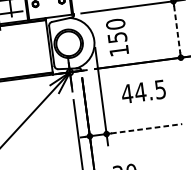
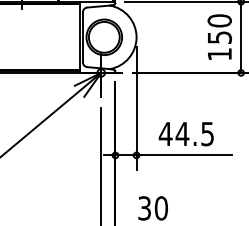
line: (177, 29) -> (241, 37), dashed -> solid
text: (117, 36) -> (219, 36), moved
text: (142, 92) -> (185, 134), moved
line: (147, 128) -> (187, 155), dashed -> solid

